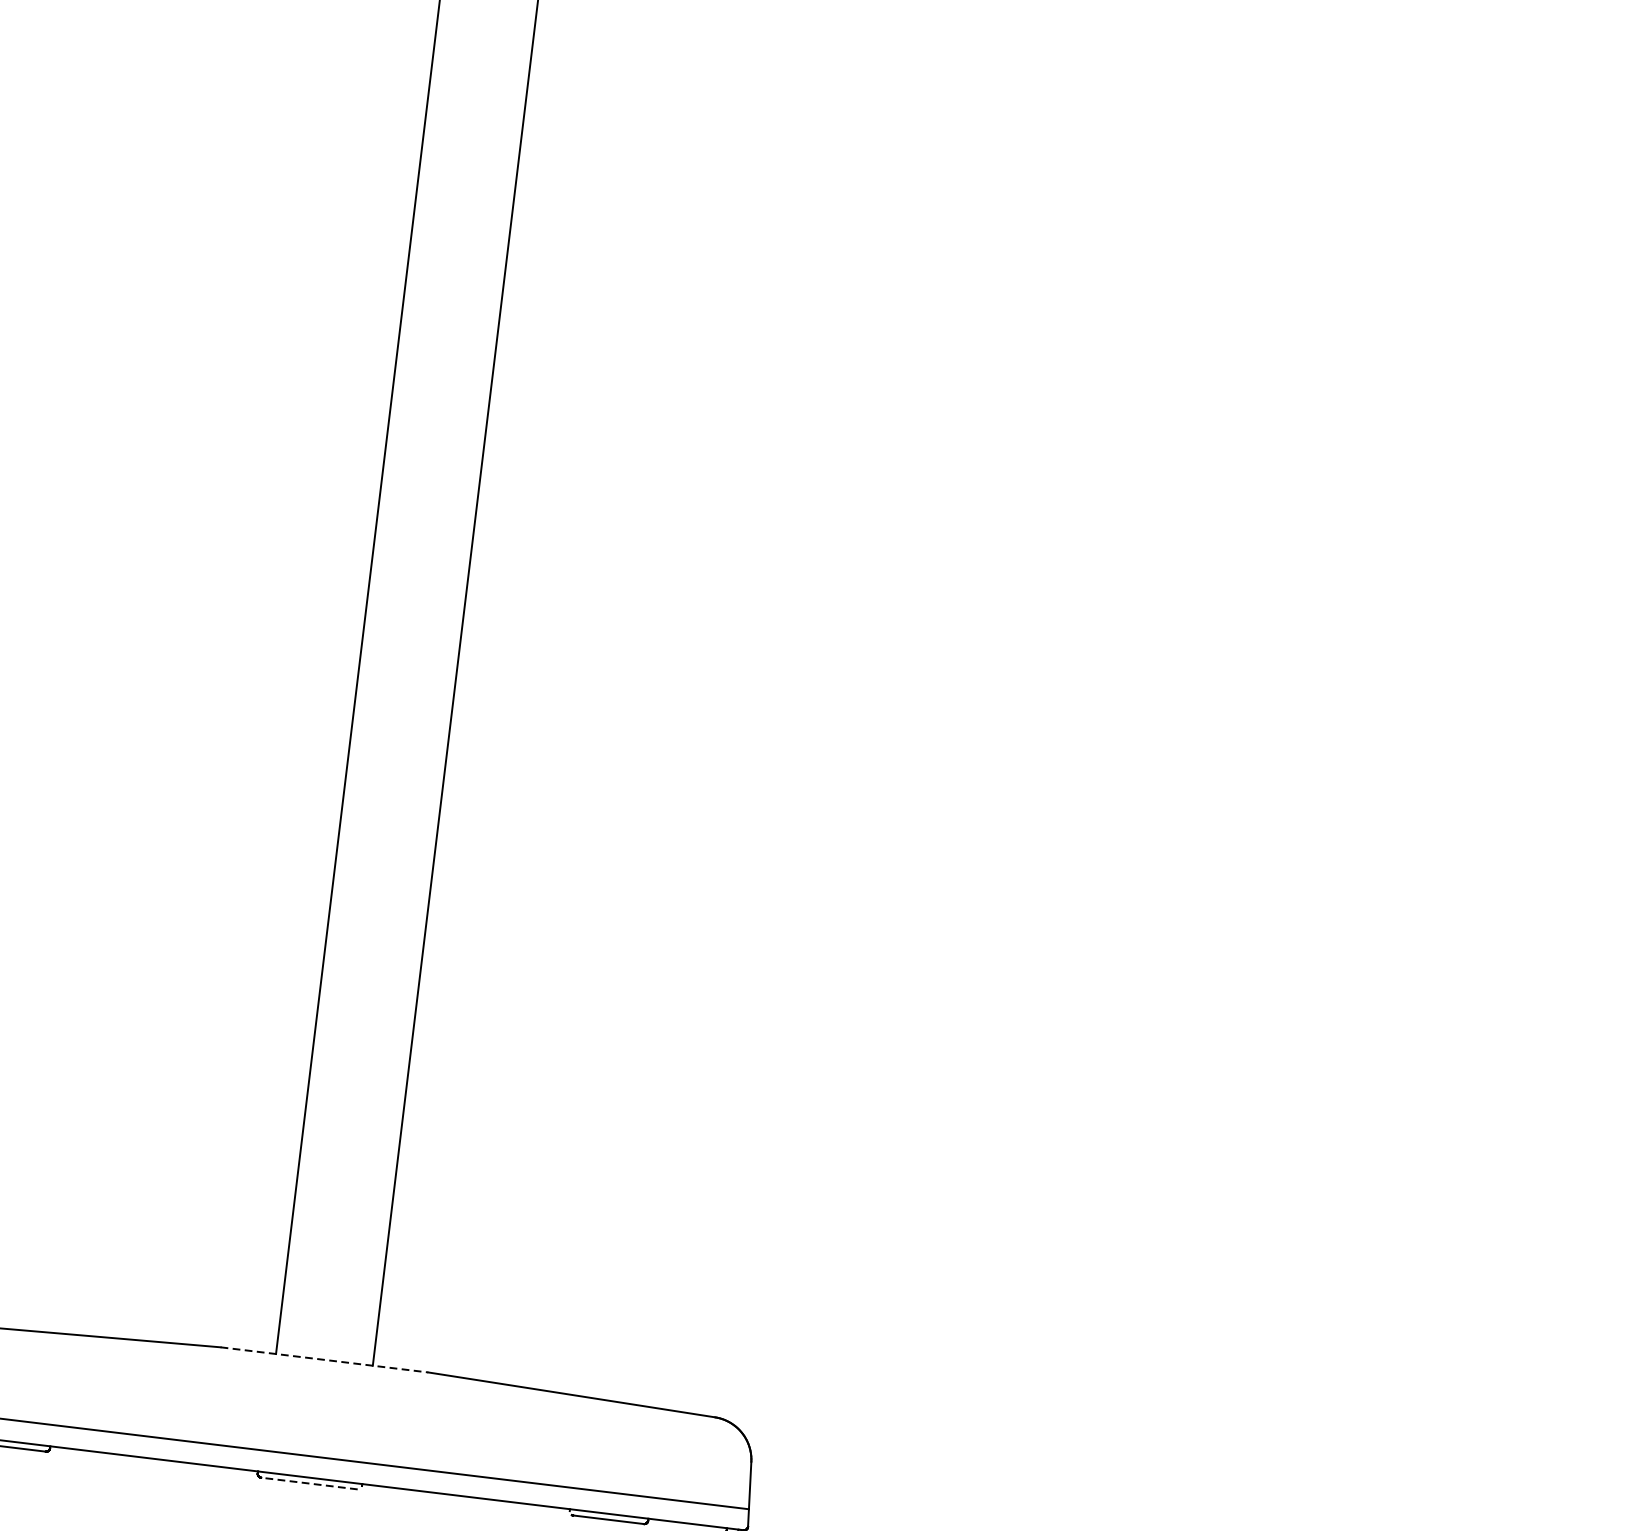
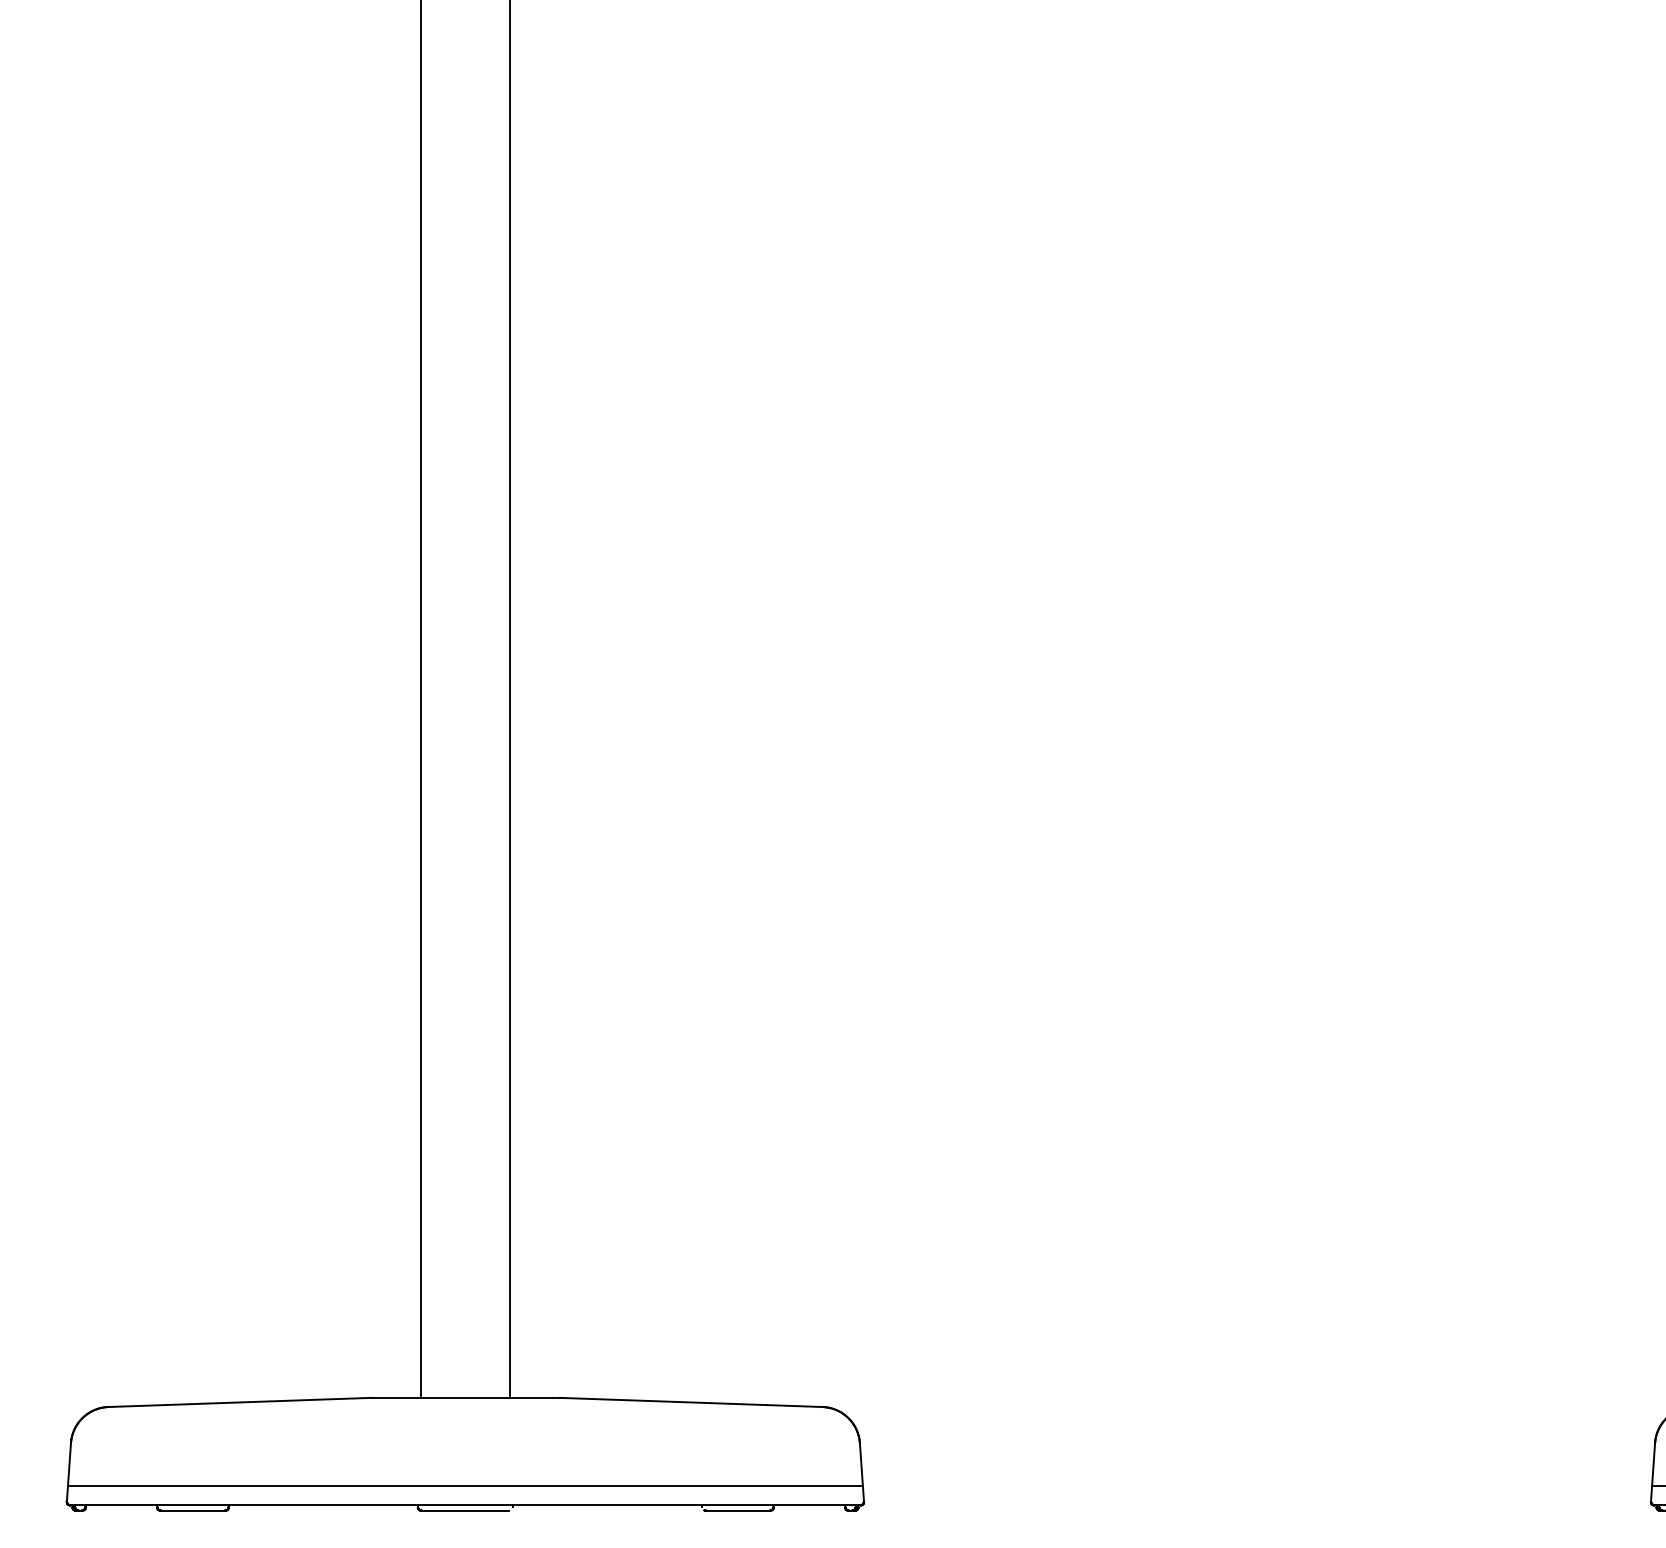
line: (324, 1359) -> (465, 1397), dashed -> solid
line: (309, 1483) -> (465, 1510), dashed -> solid

